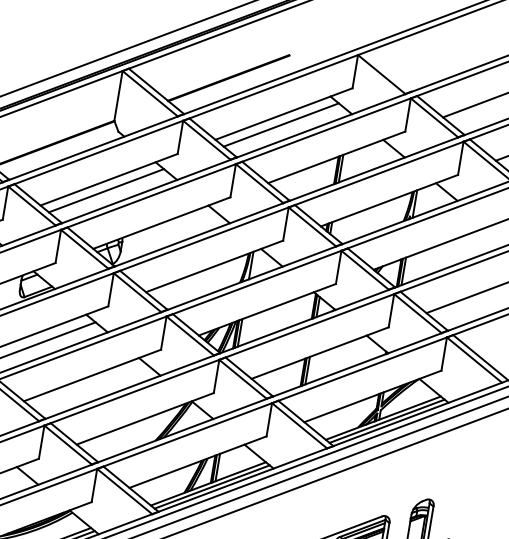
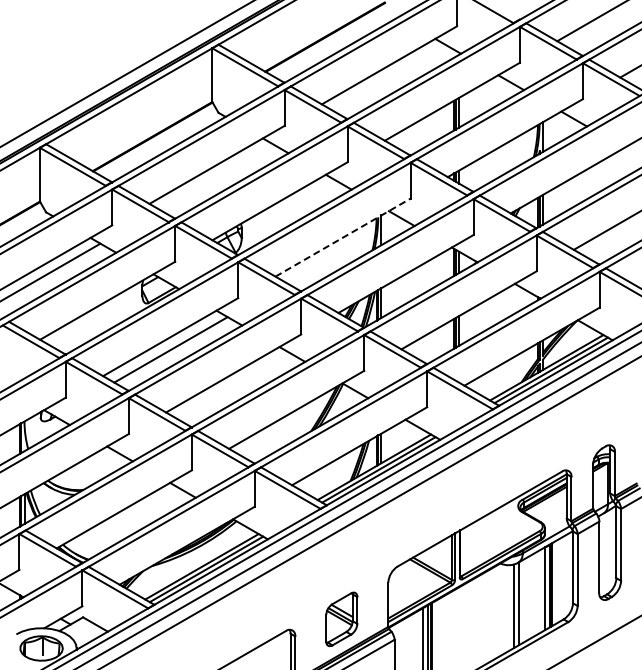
line: (281, 125) -> (388, 77), removed
line: (105, 190) -> (215, 176), removed
line: (215, 266) -> (343, 237), solid -> dashed

